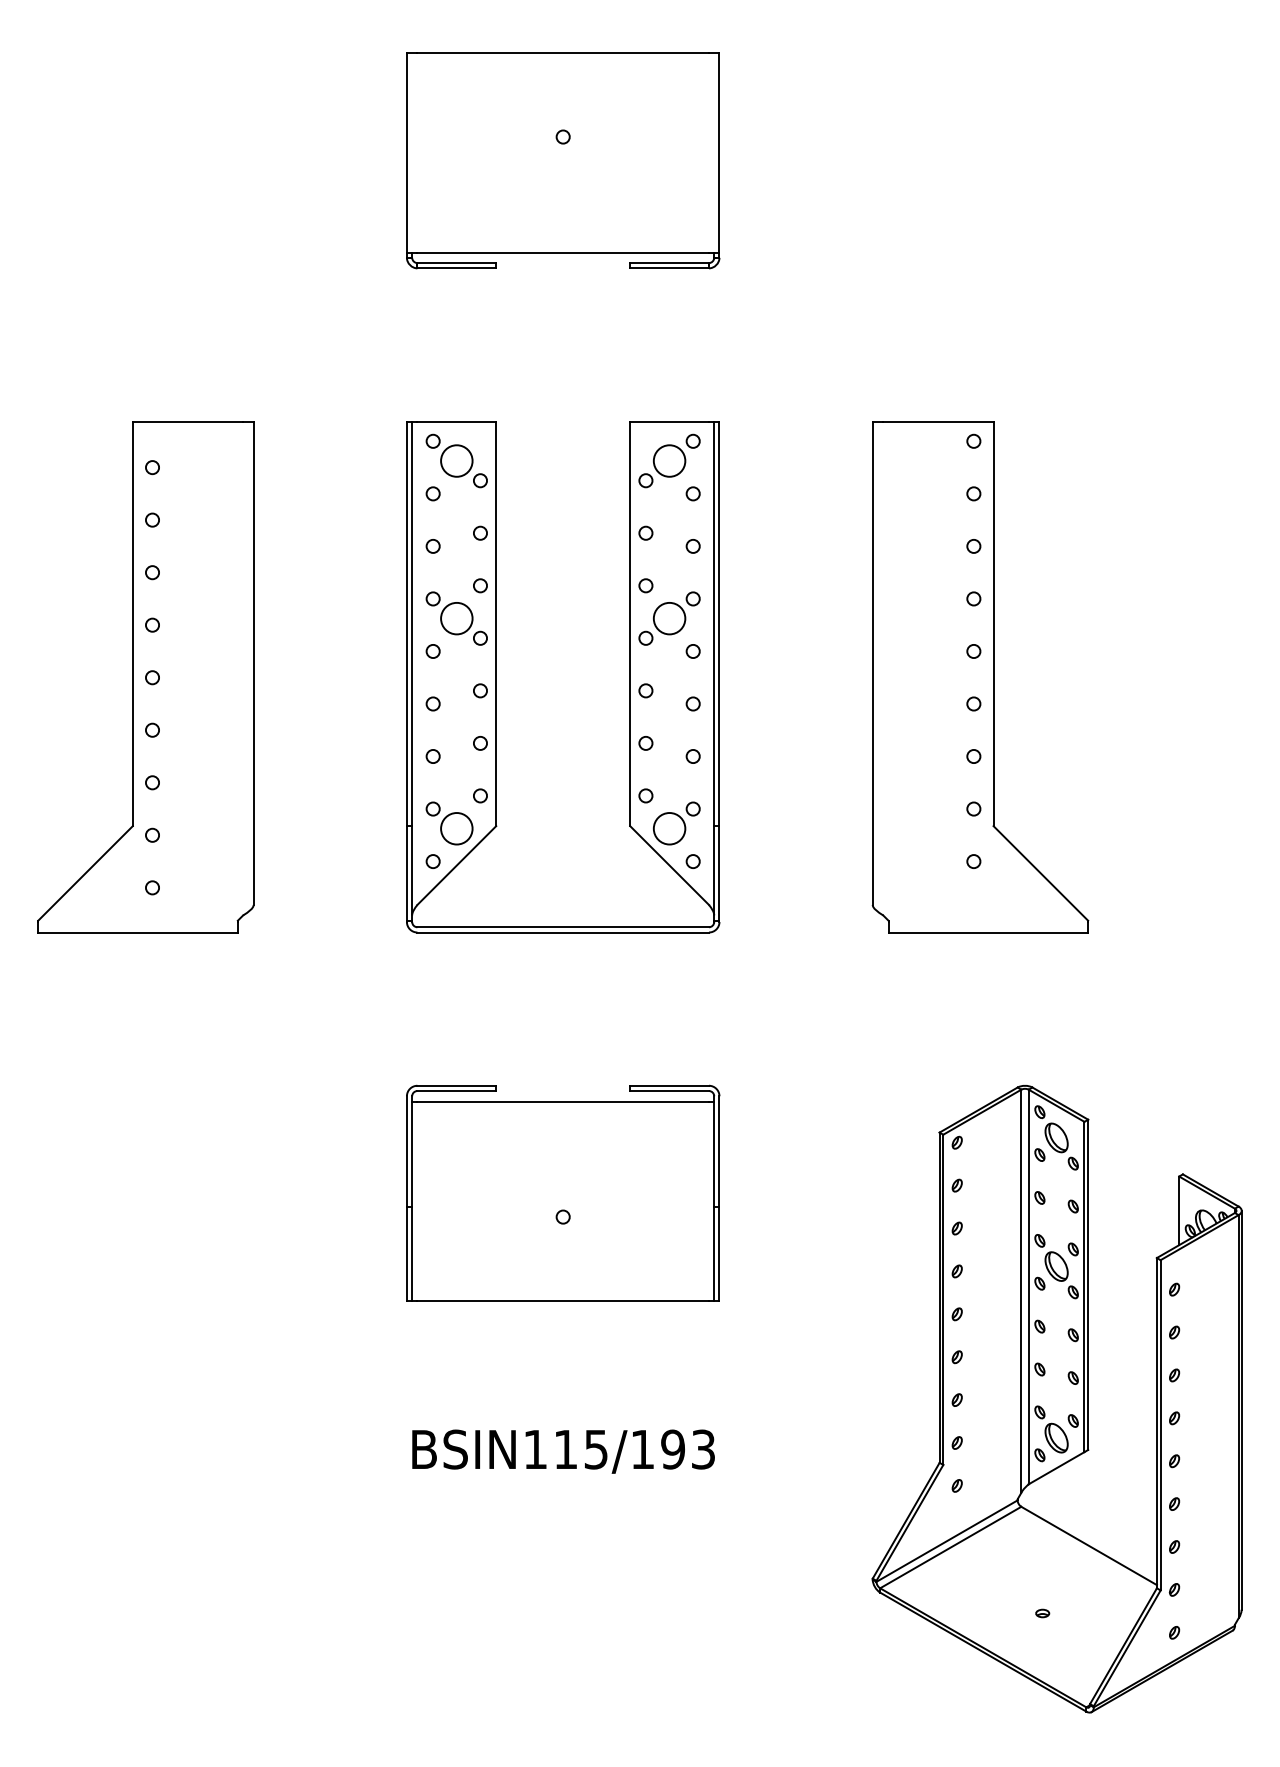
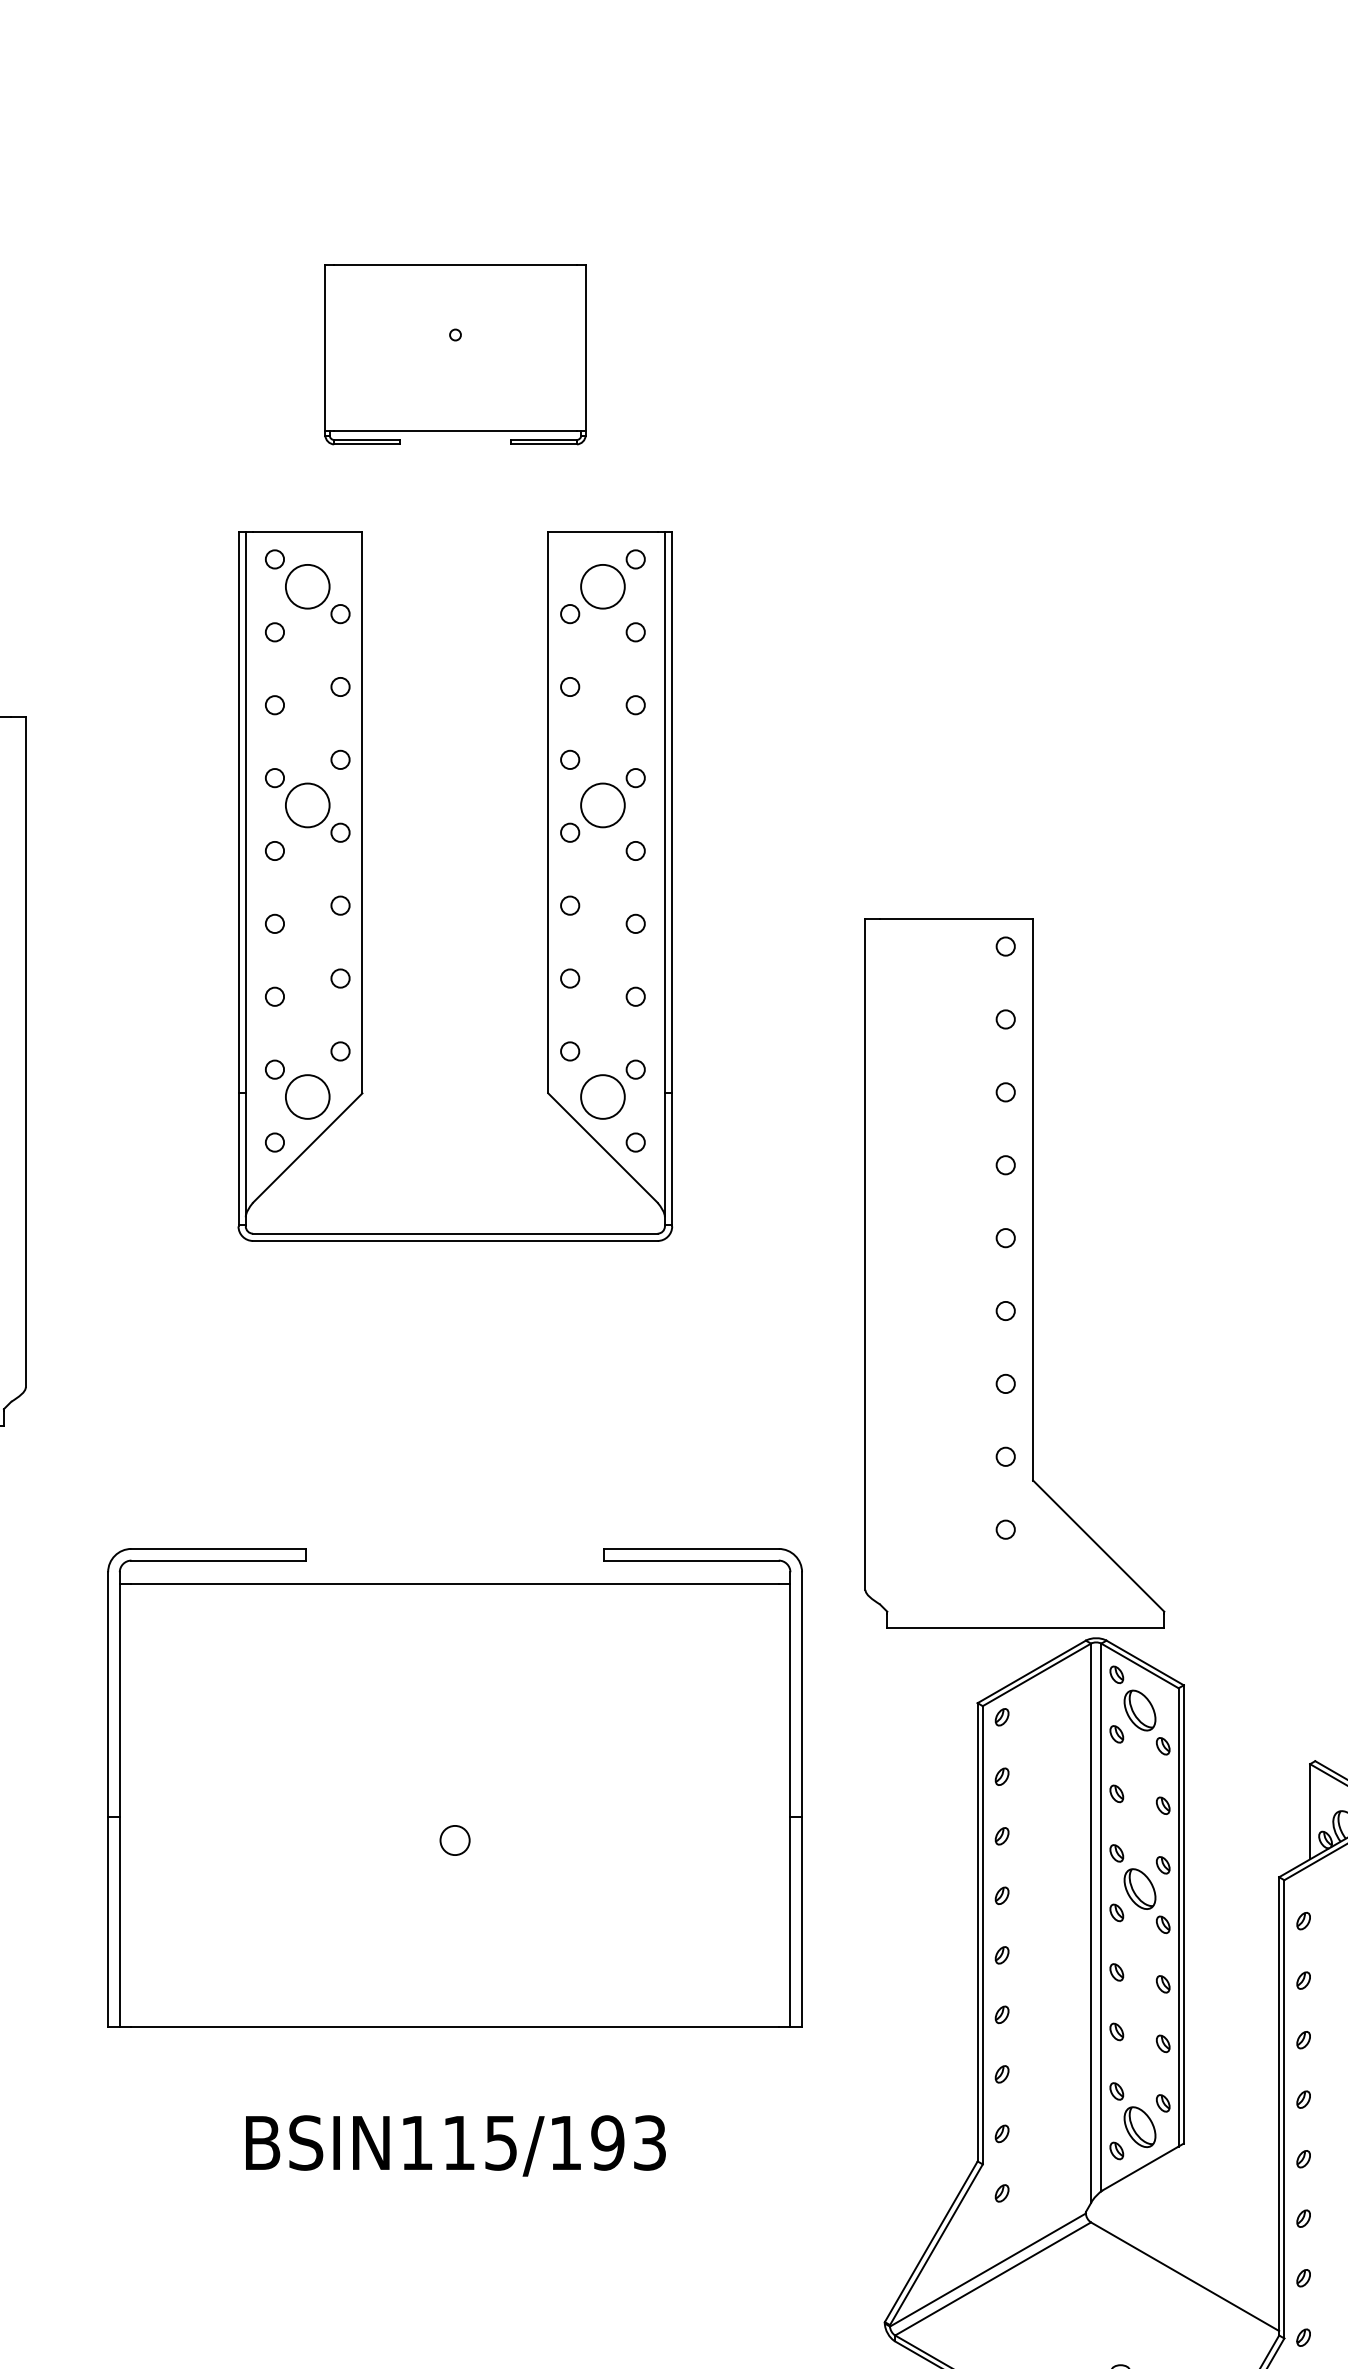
part: (563, 160) -> (455, 354), size x0.6
part: (629, 677) -> (547, 887), moved
part: (980, 677) -> (1014, 1274), moved
part: (563, 1192) -> (455, 1786), size x1.6

